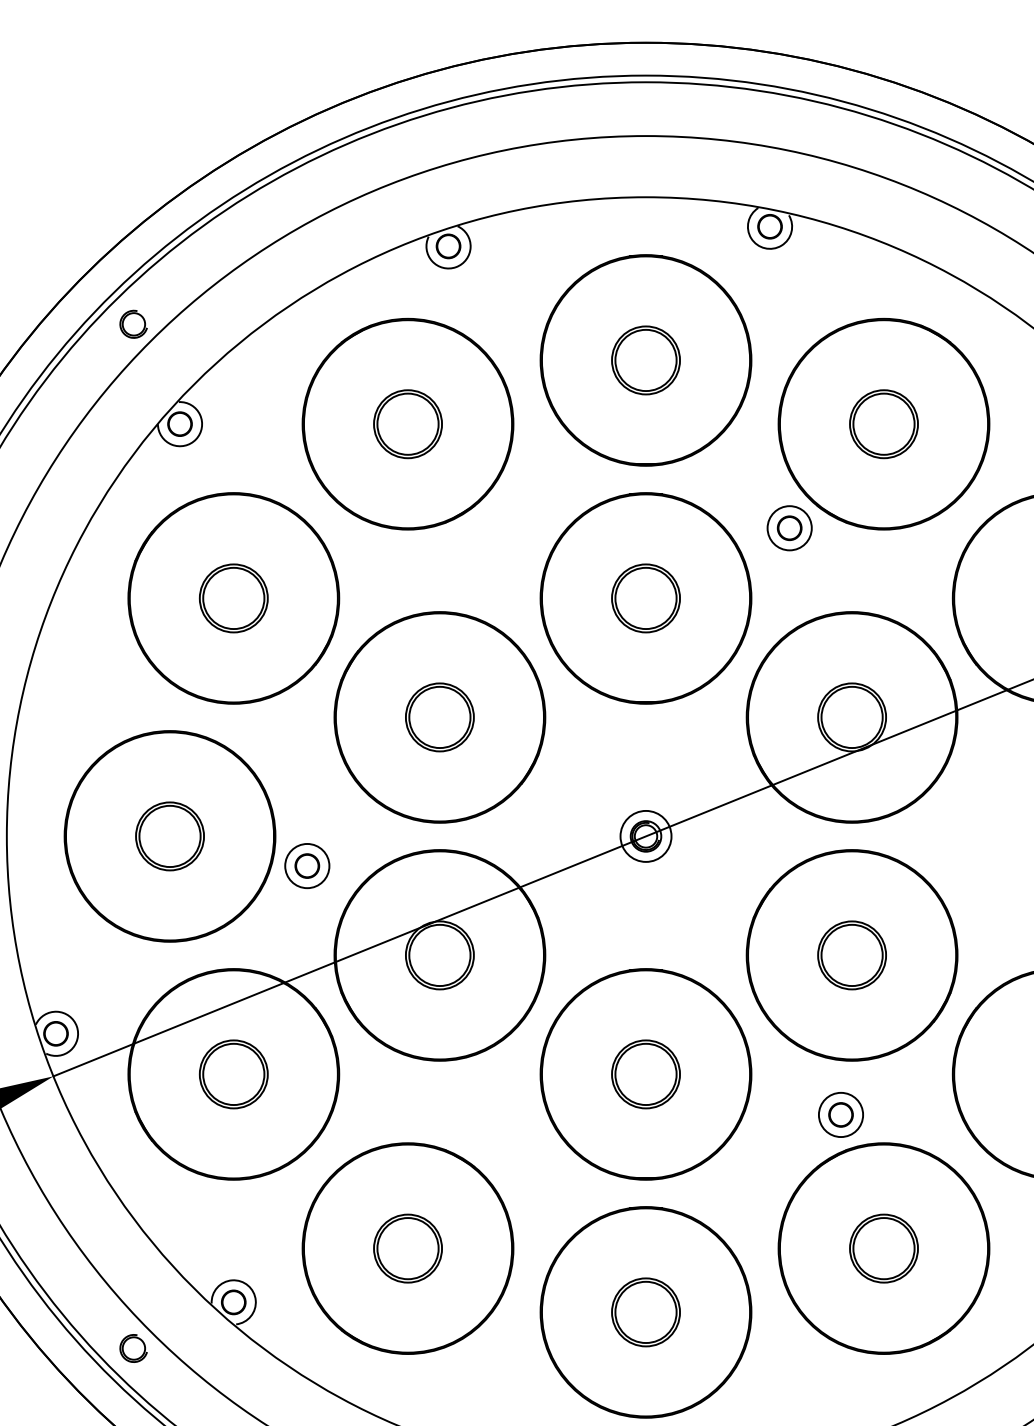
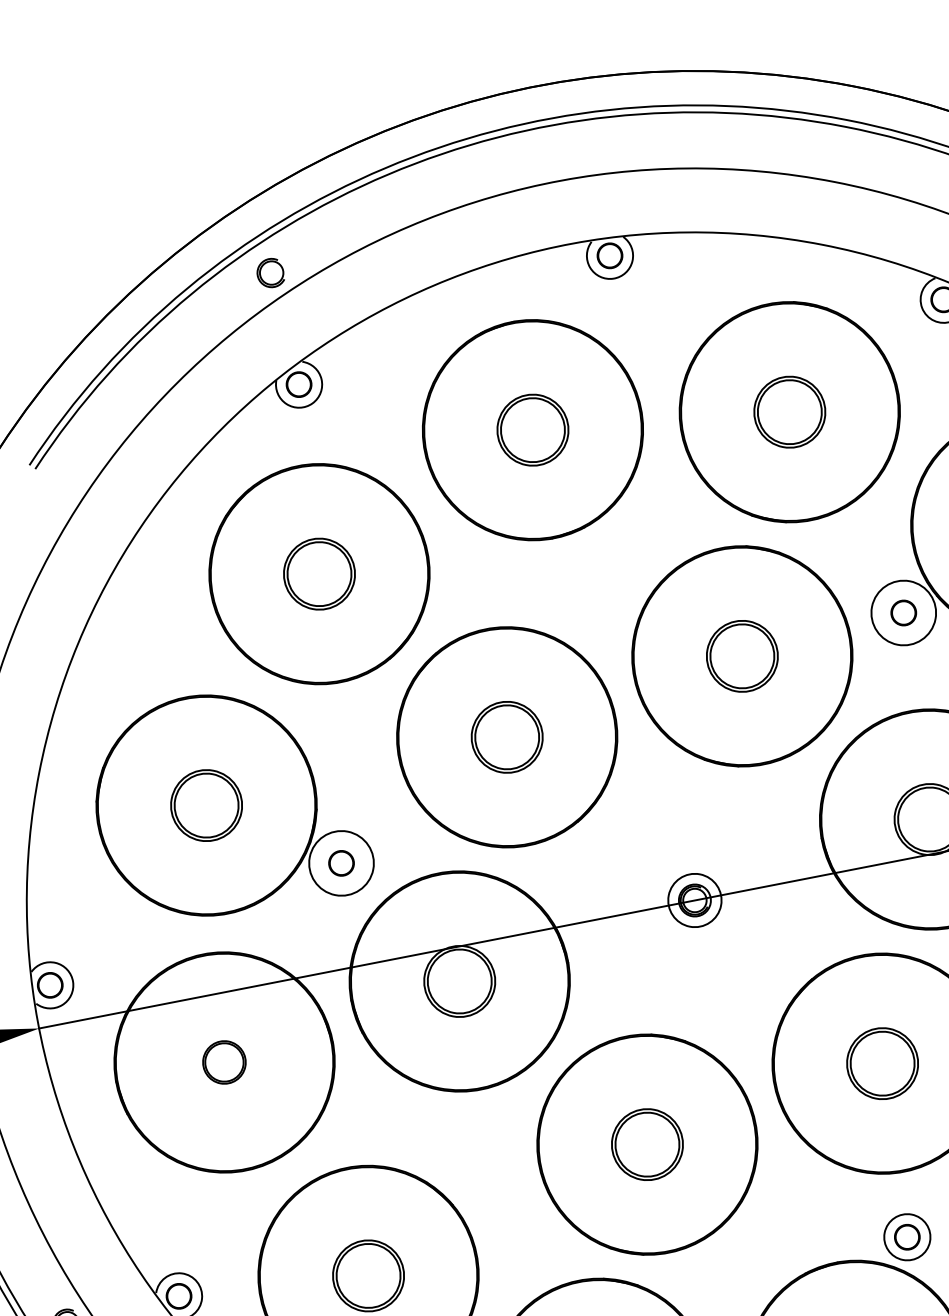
circle: (789, 528) -> (903, 613), size x1.4
circle: (307, 865) -> (341, 862), size x1.4
part: (233, 1074) -> (224, 1062), size x0.6
part: (840, 1114) -> (906, 1236), moved

